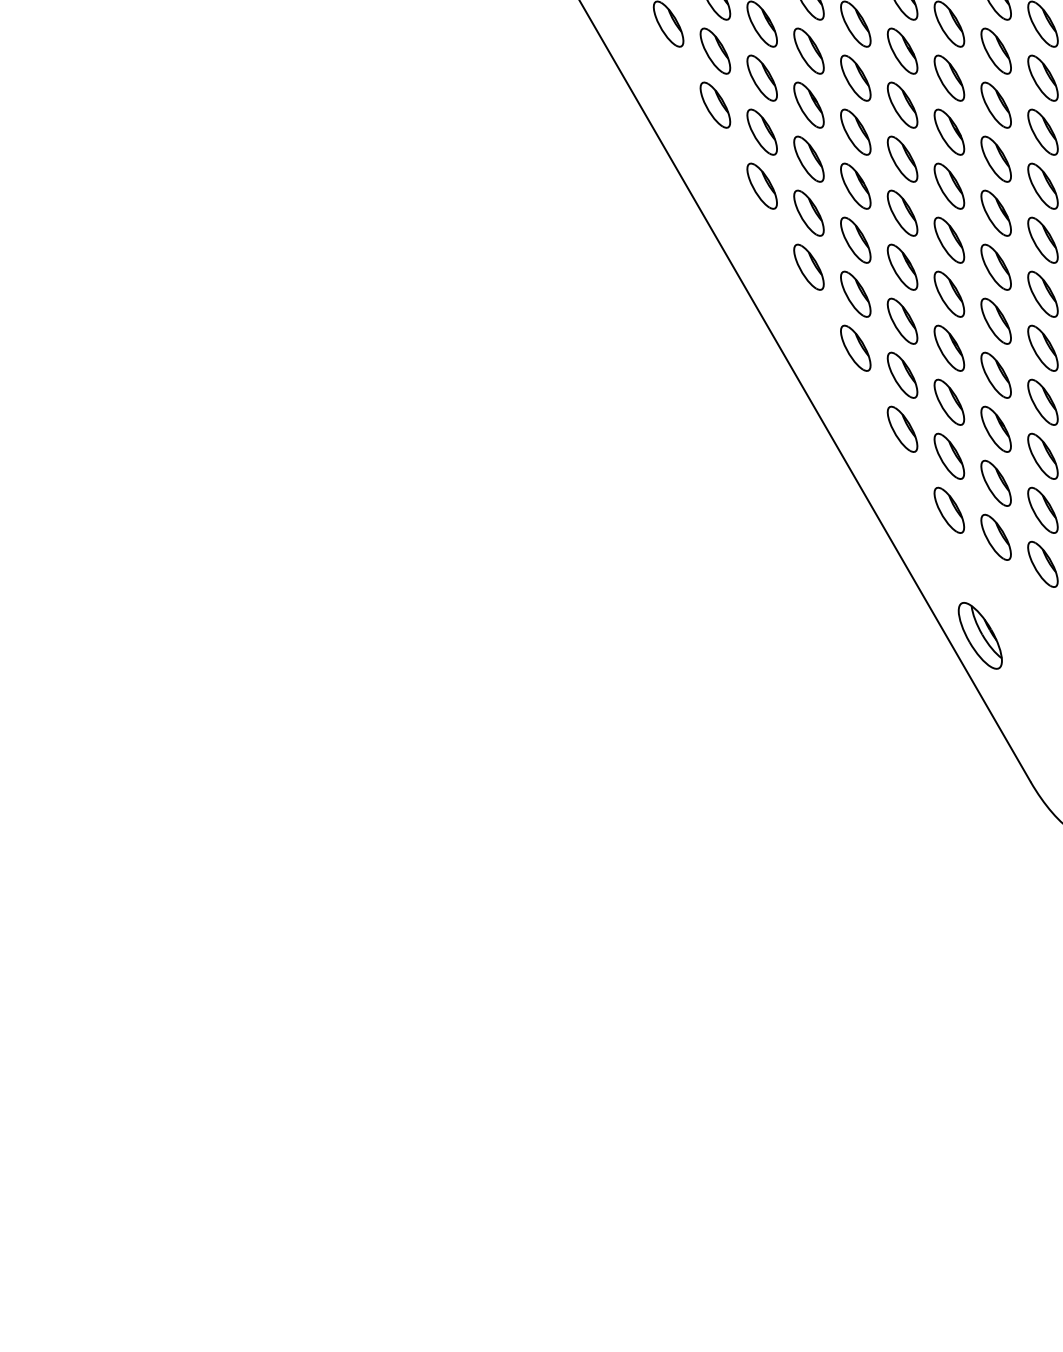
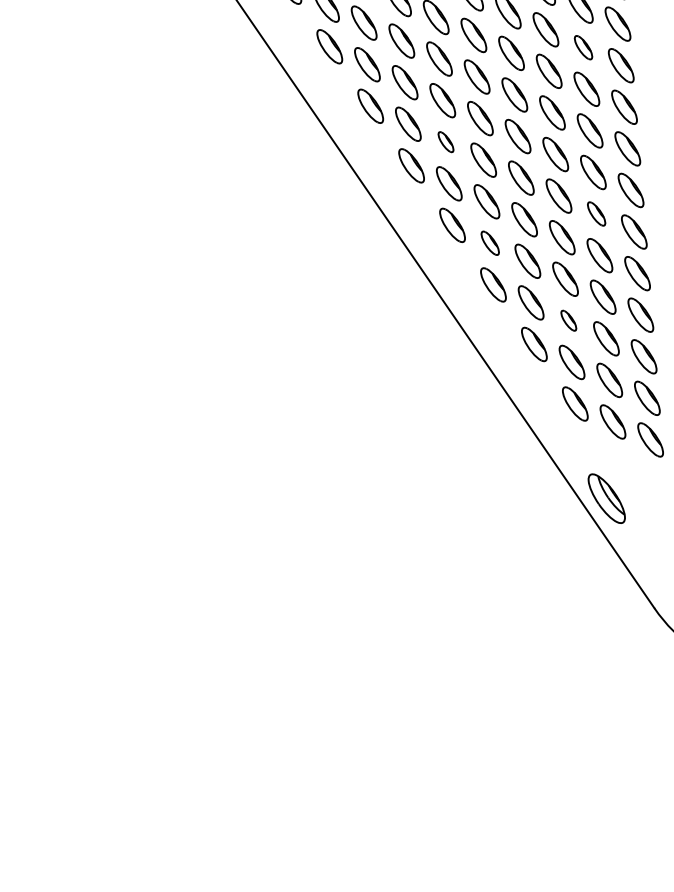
part: (995, 50) -> (582, 47), size x0.7
part: (808, 158) -> (445, 141), size x0.6
part: (995, 266) -> (596, 213), size x0.7
part: (855, 293) -> (489, 242), size x0.7
part: (949, 401) -> (568, 320), size x0.6

